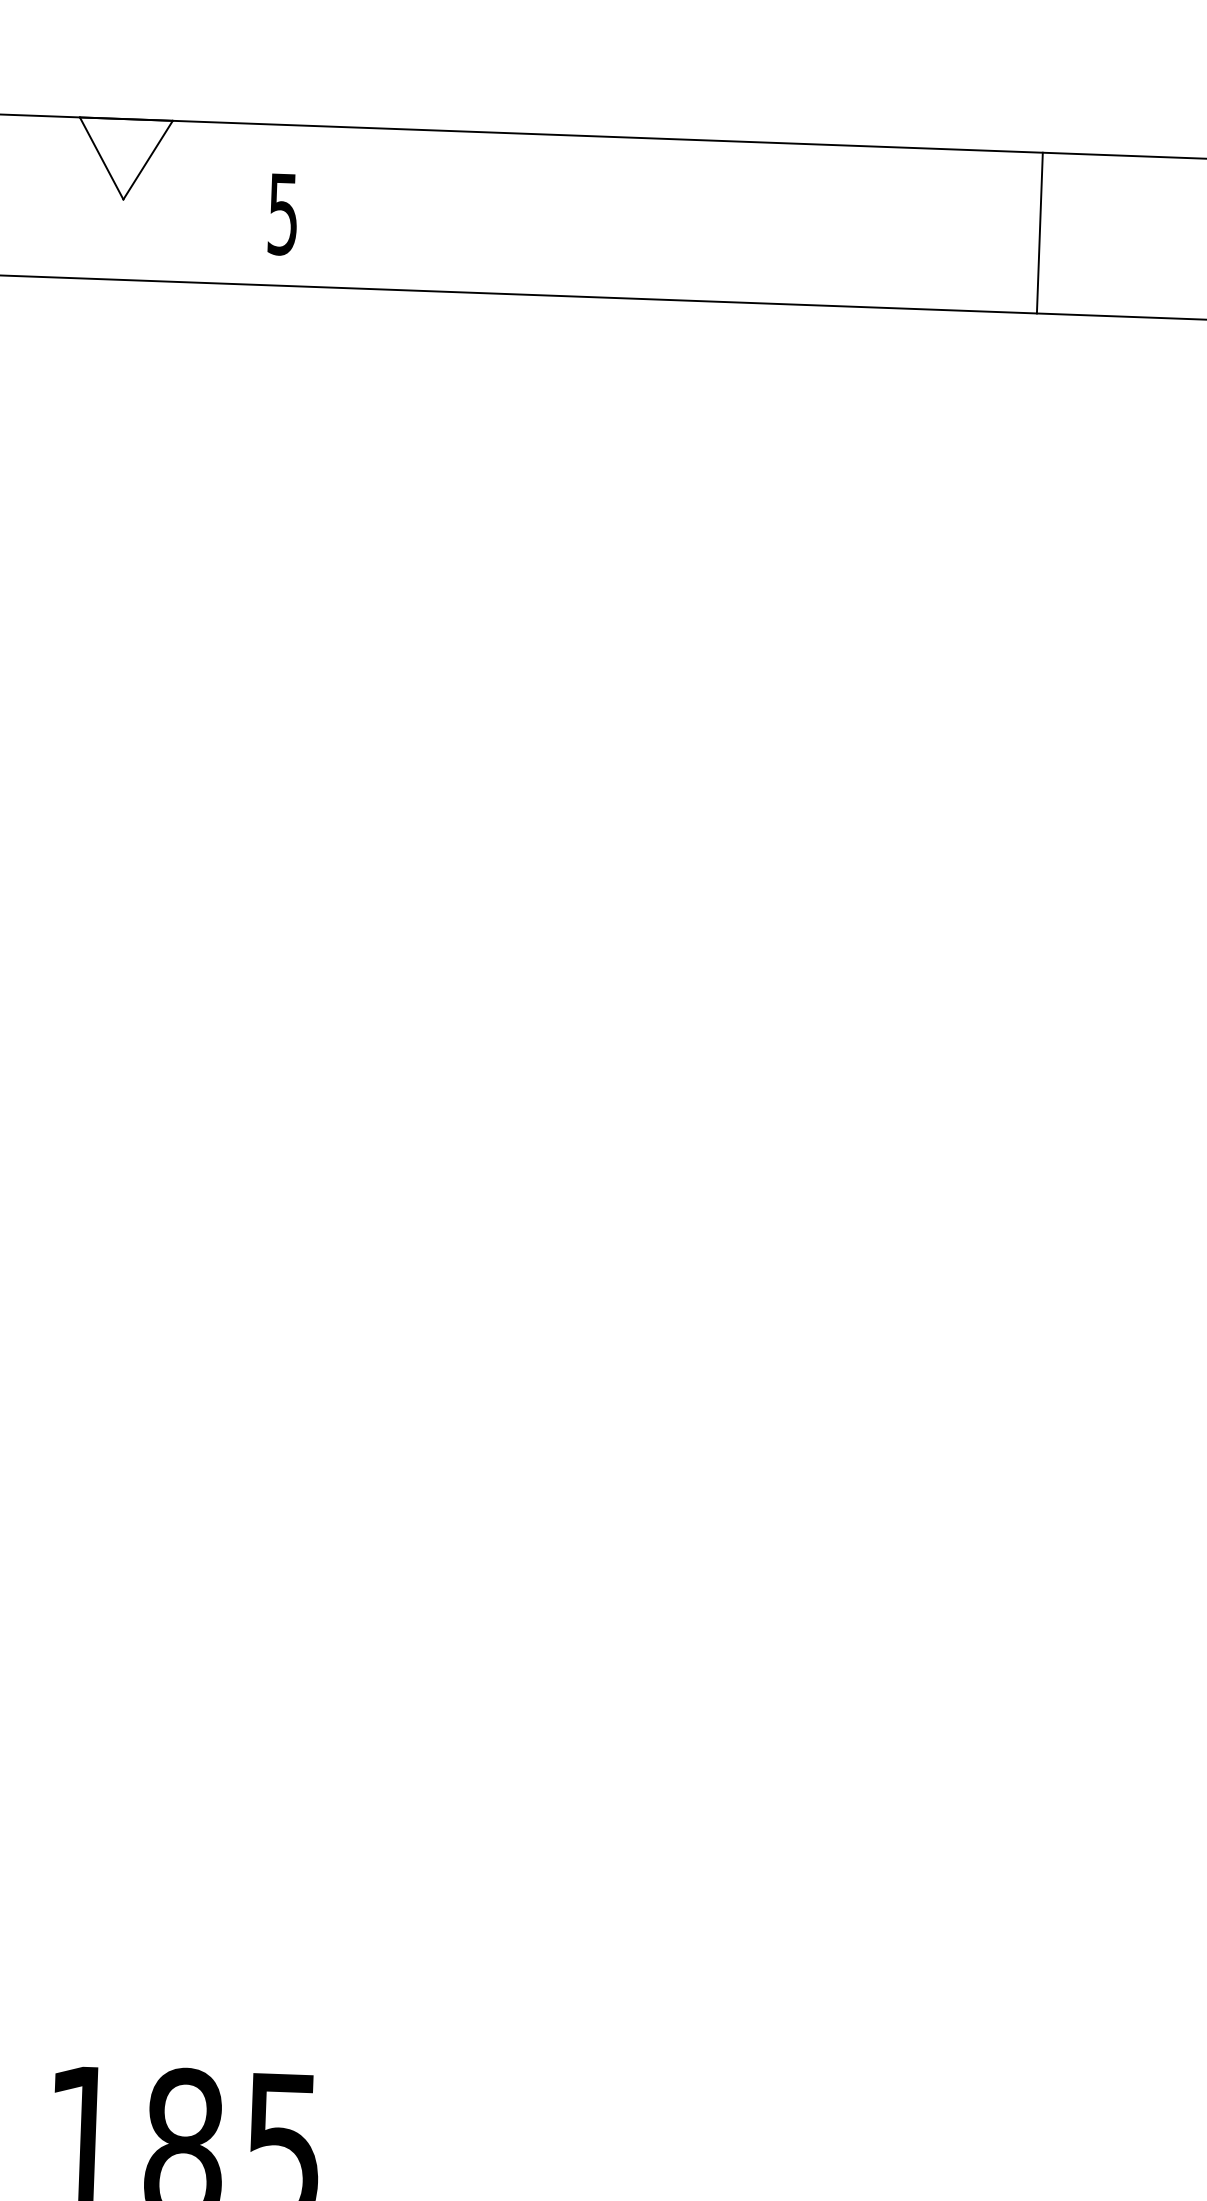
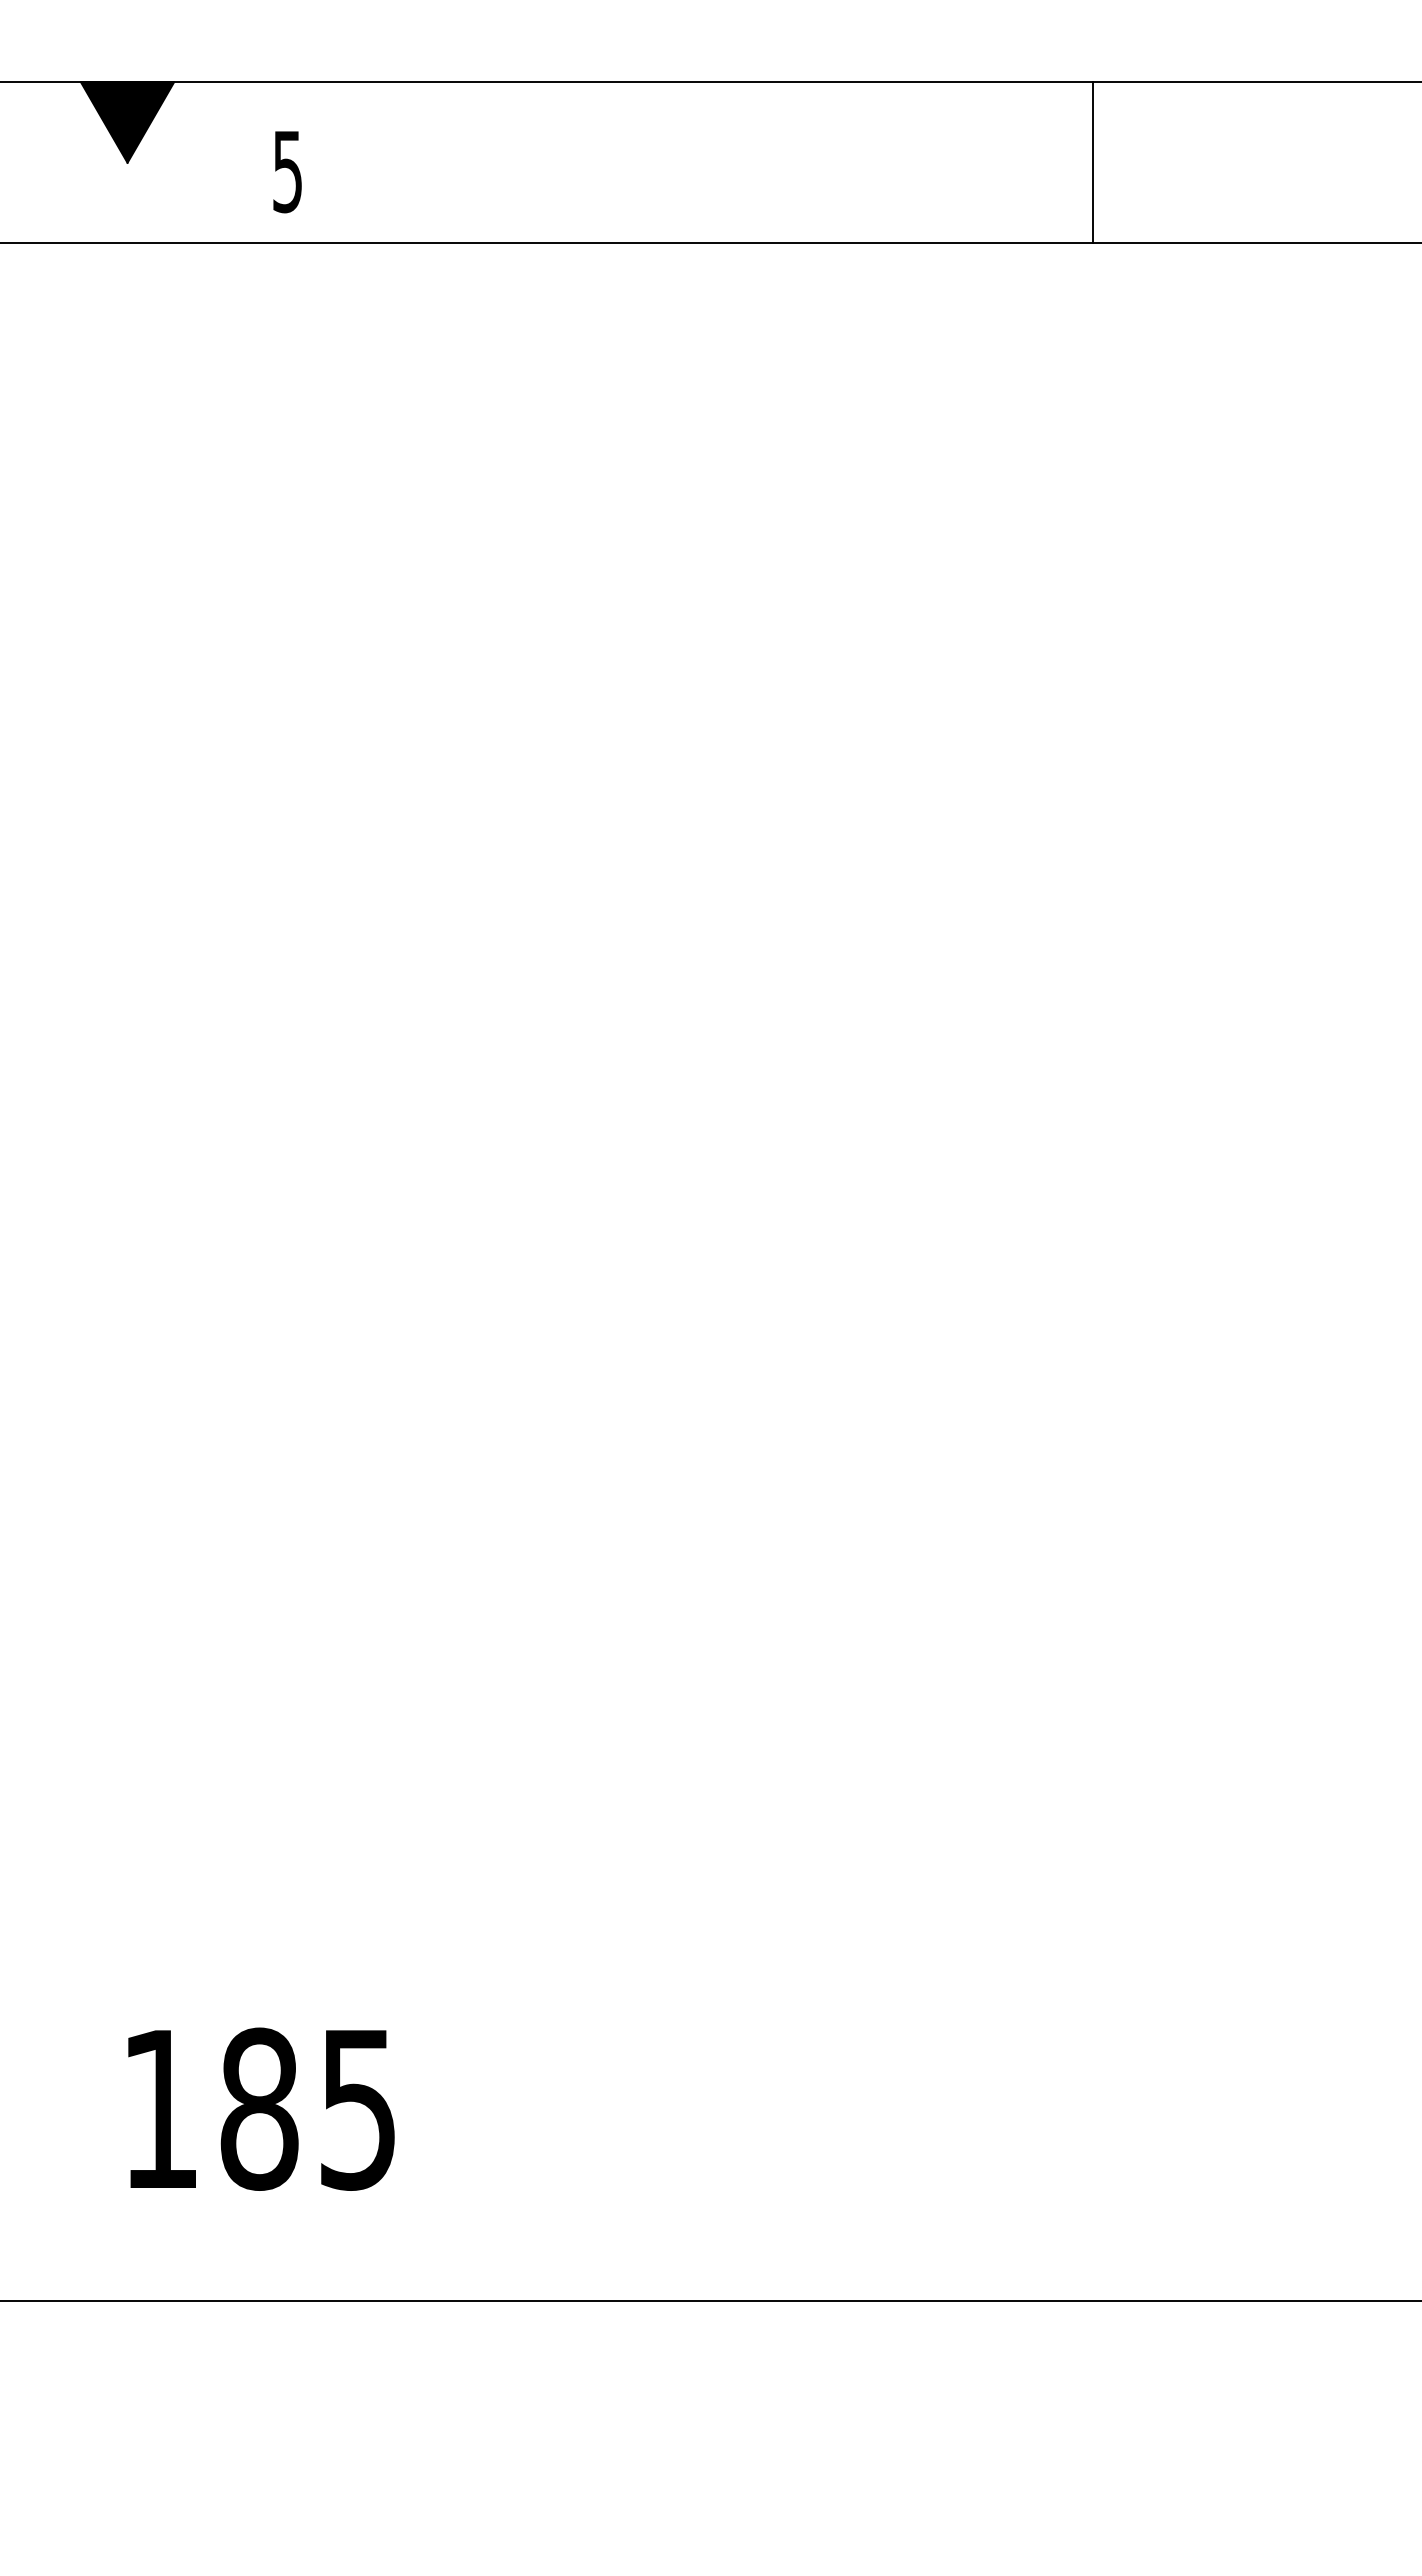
fill: (124, 159) -> (127, 122), added
line: (1039, 232) -> (1092, 162), moved

